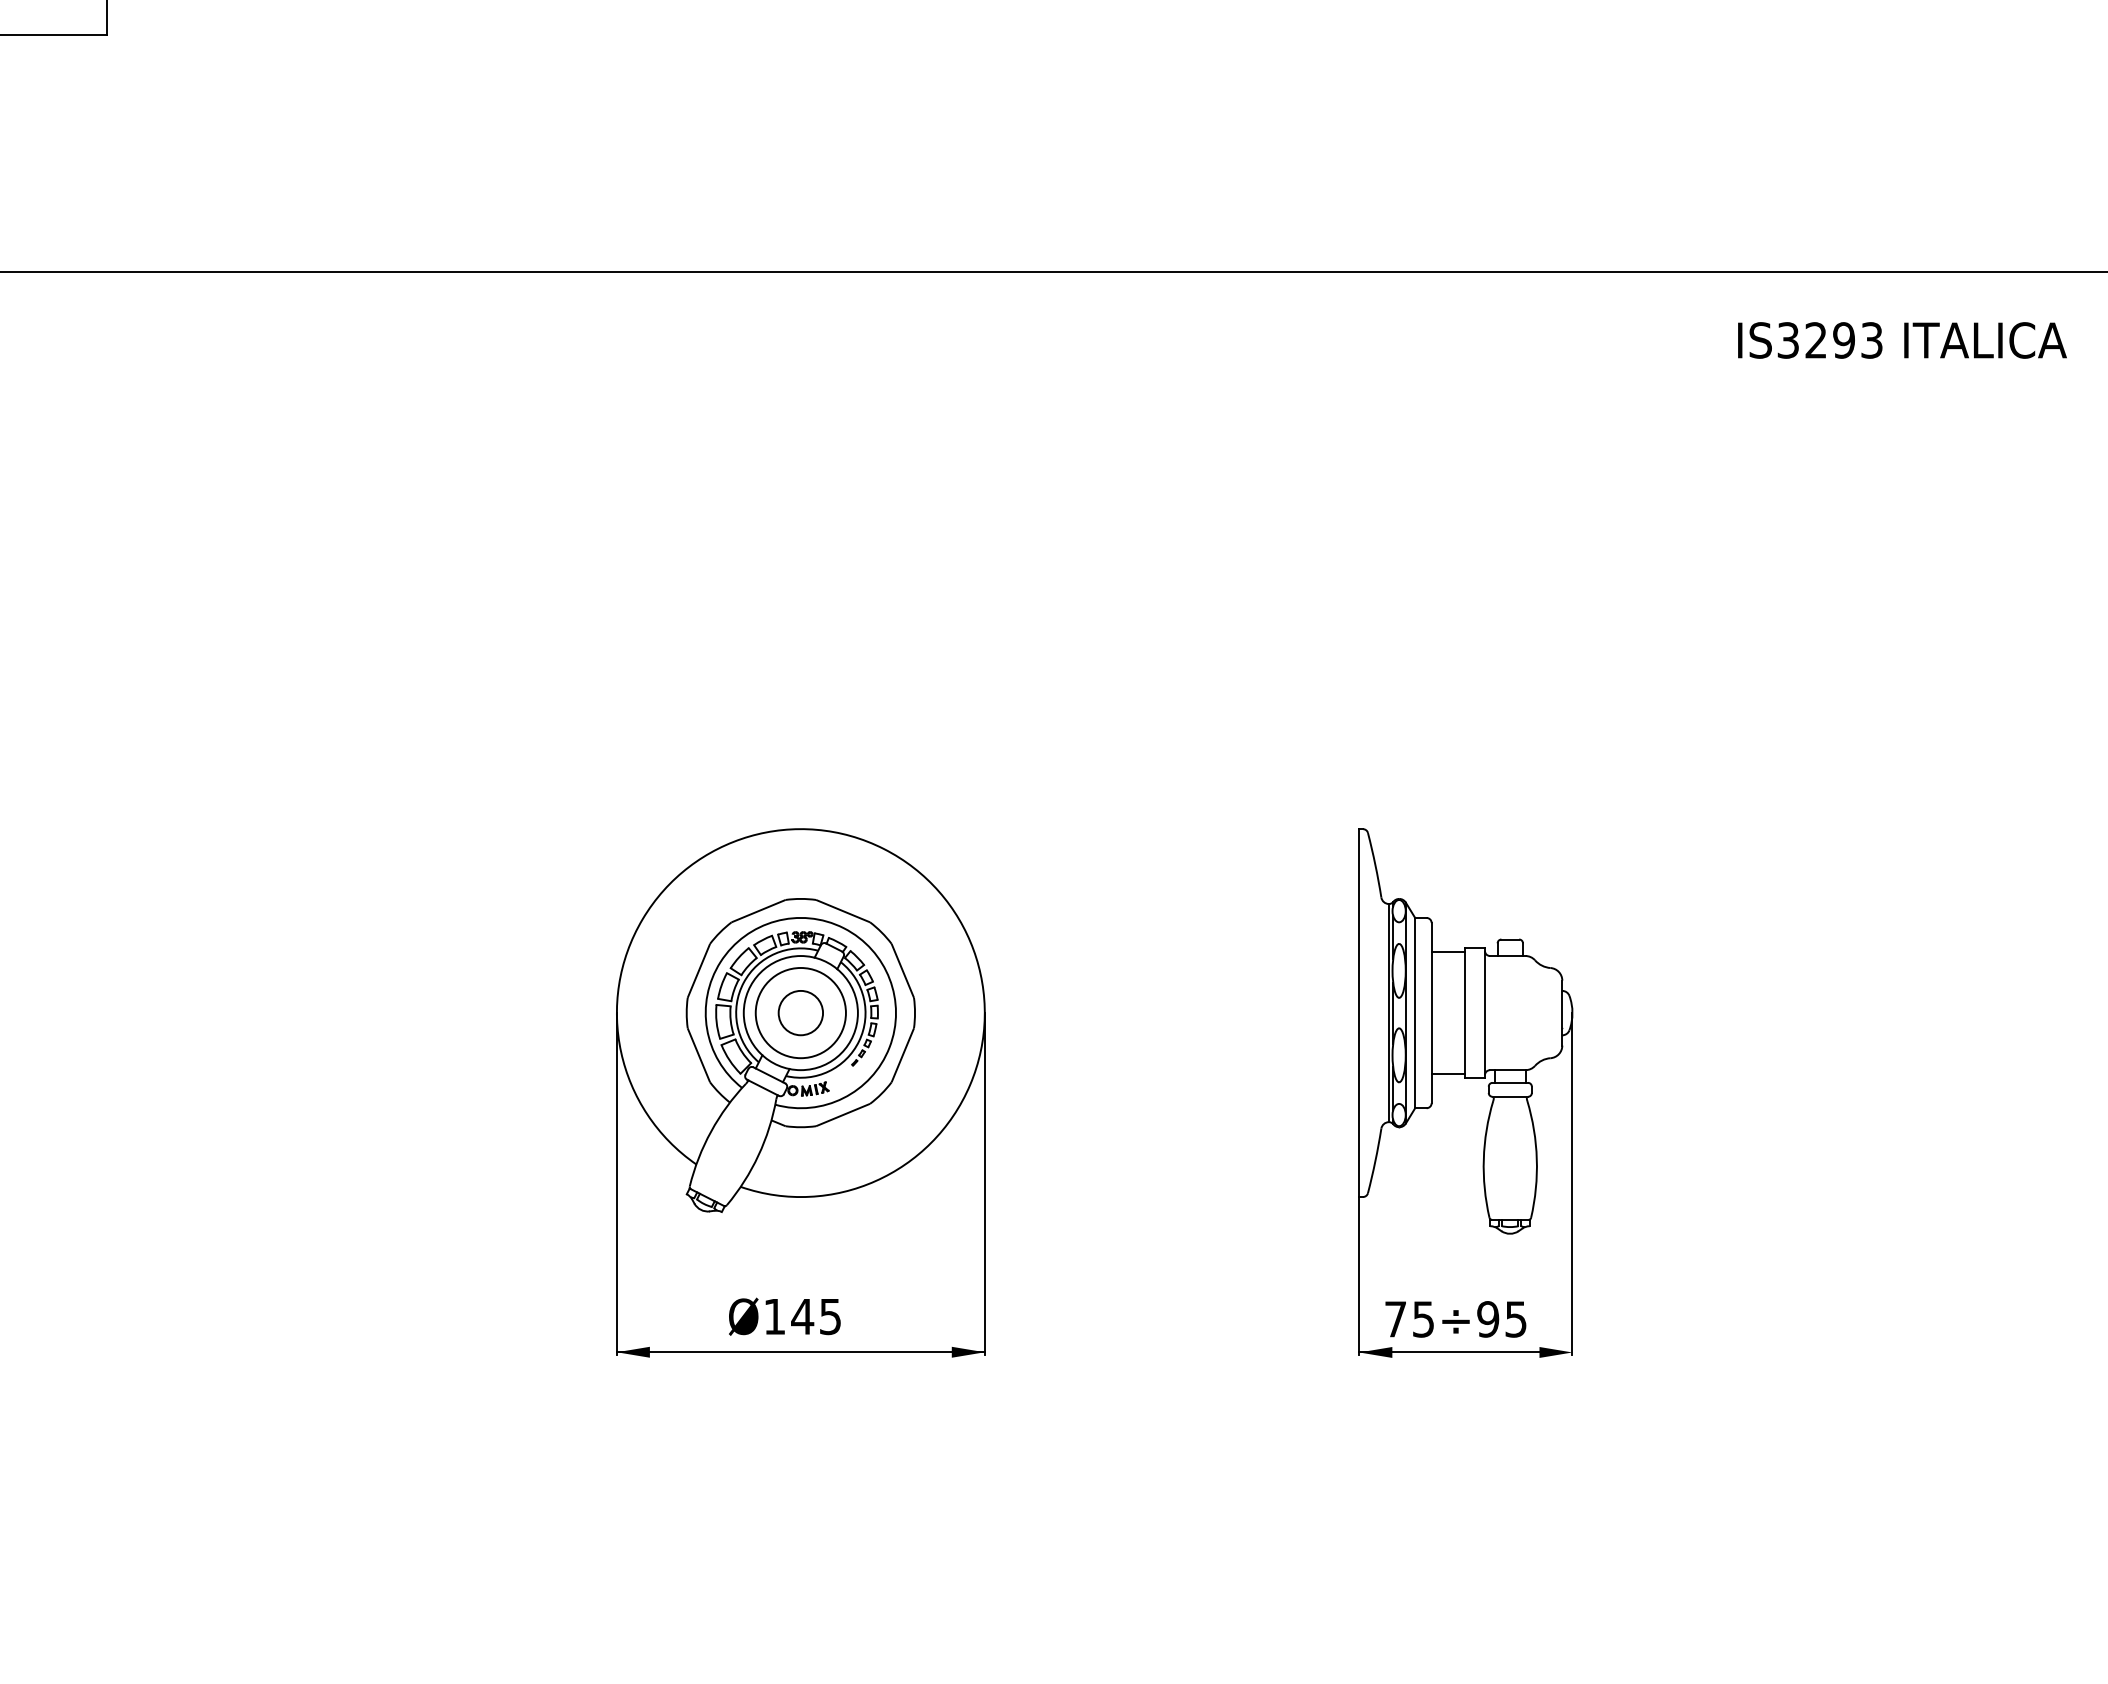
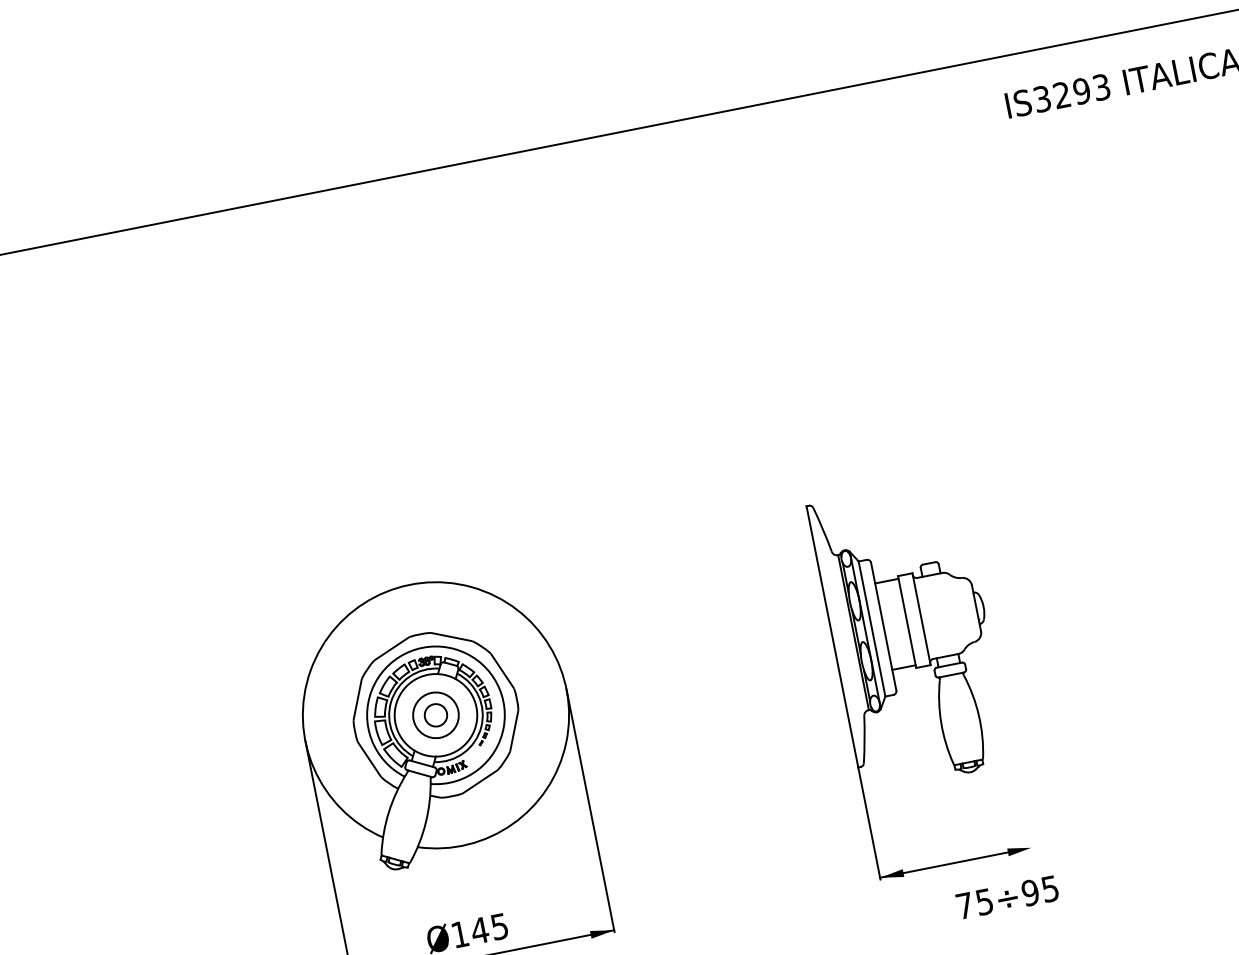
circle: (800, 1012) -> (435, 714), size x0.7
circle: (800, 1012) -> (435, 714), size x0.7
line: (1572, 1184) -> (1007, 728), removed
text: (1455, 1319) -> (1007, 897), moved

